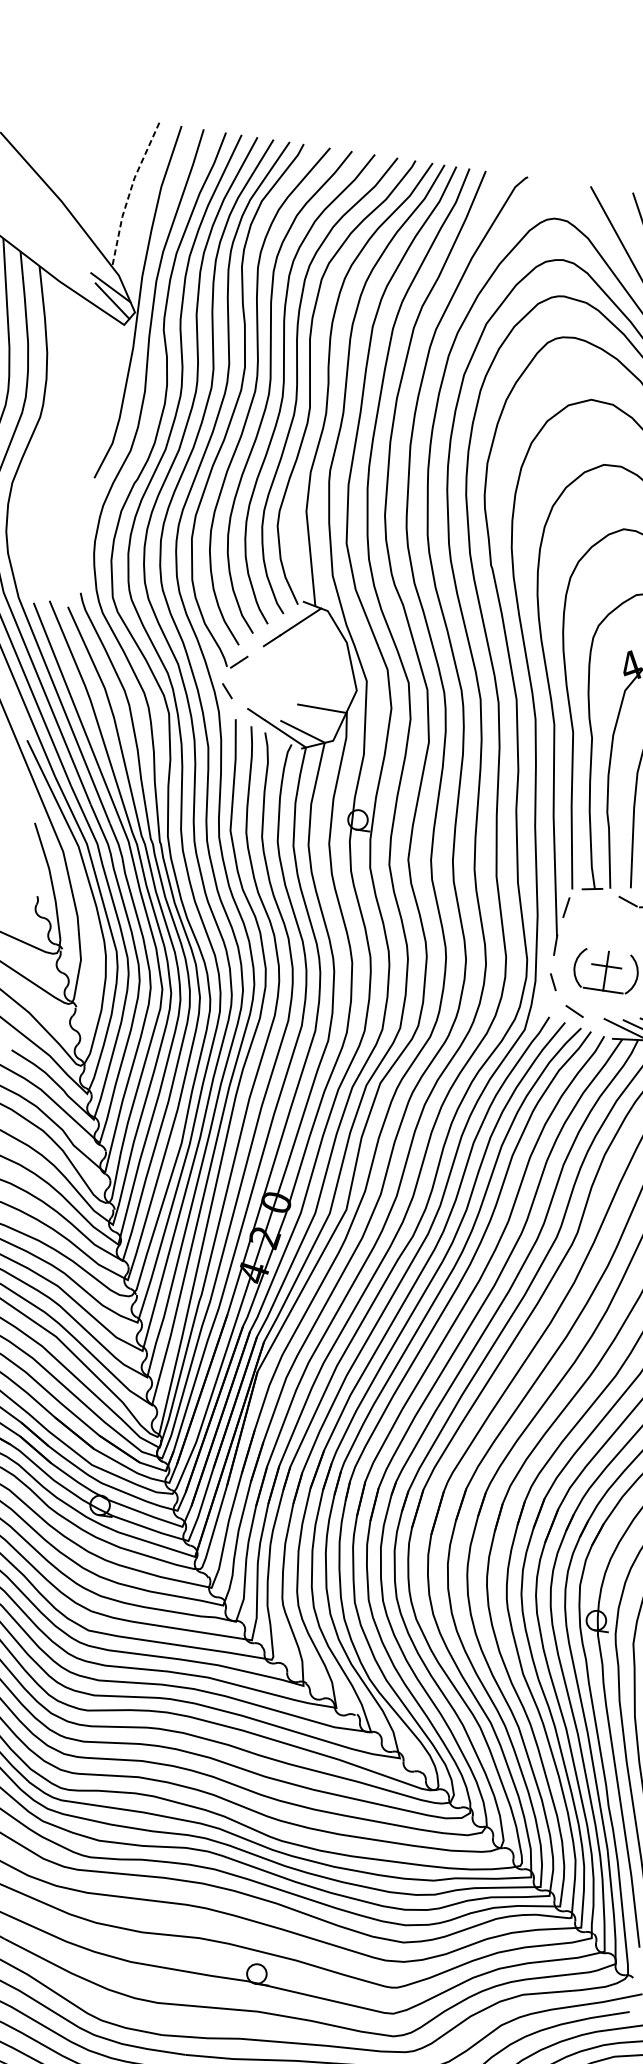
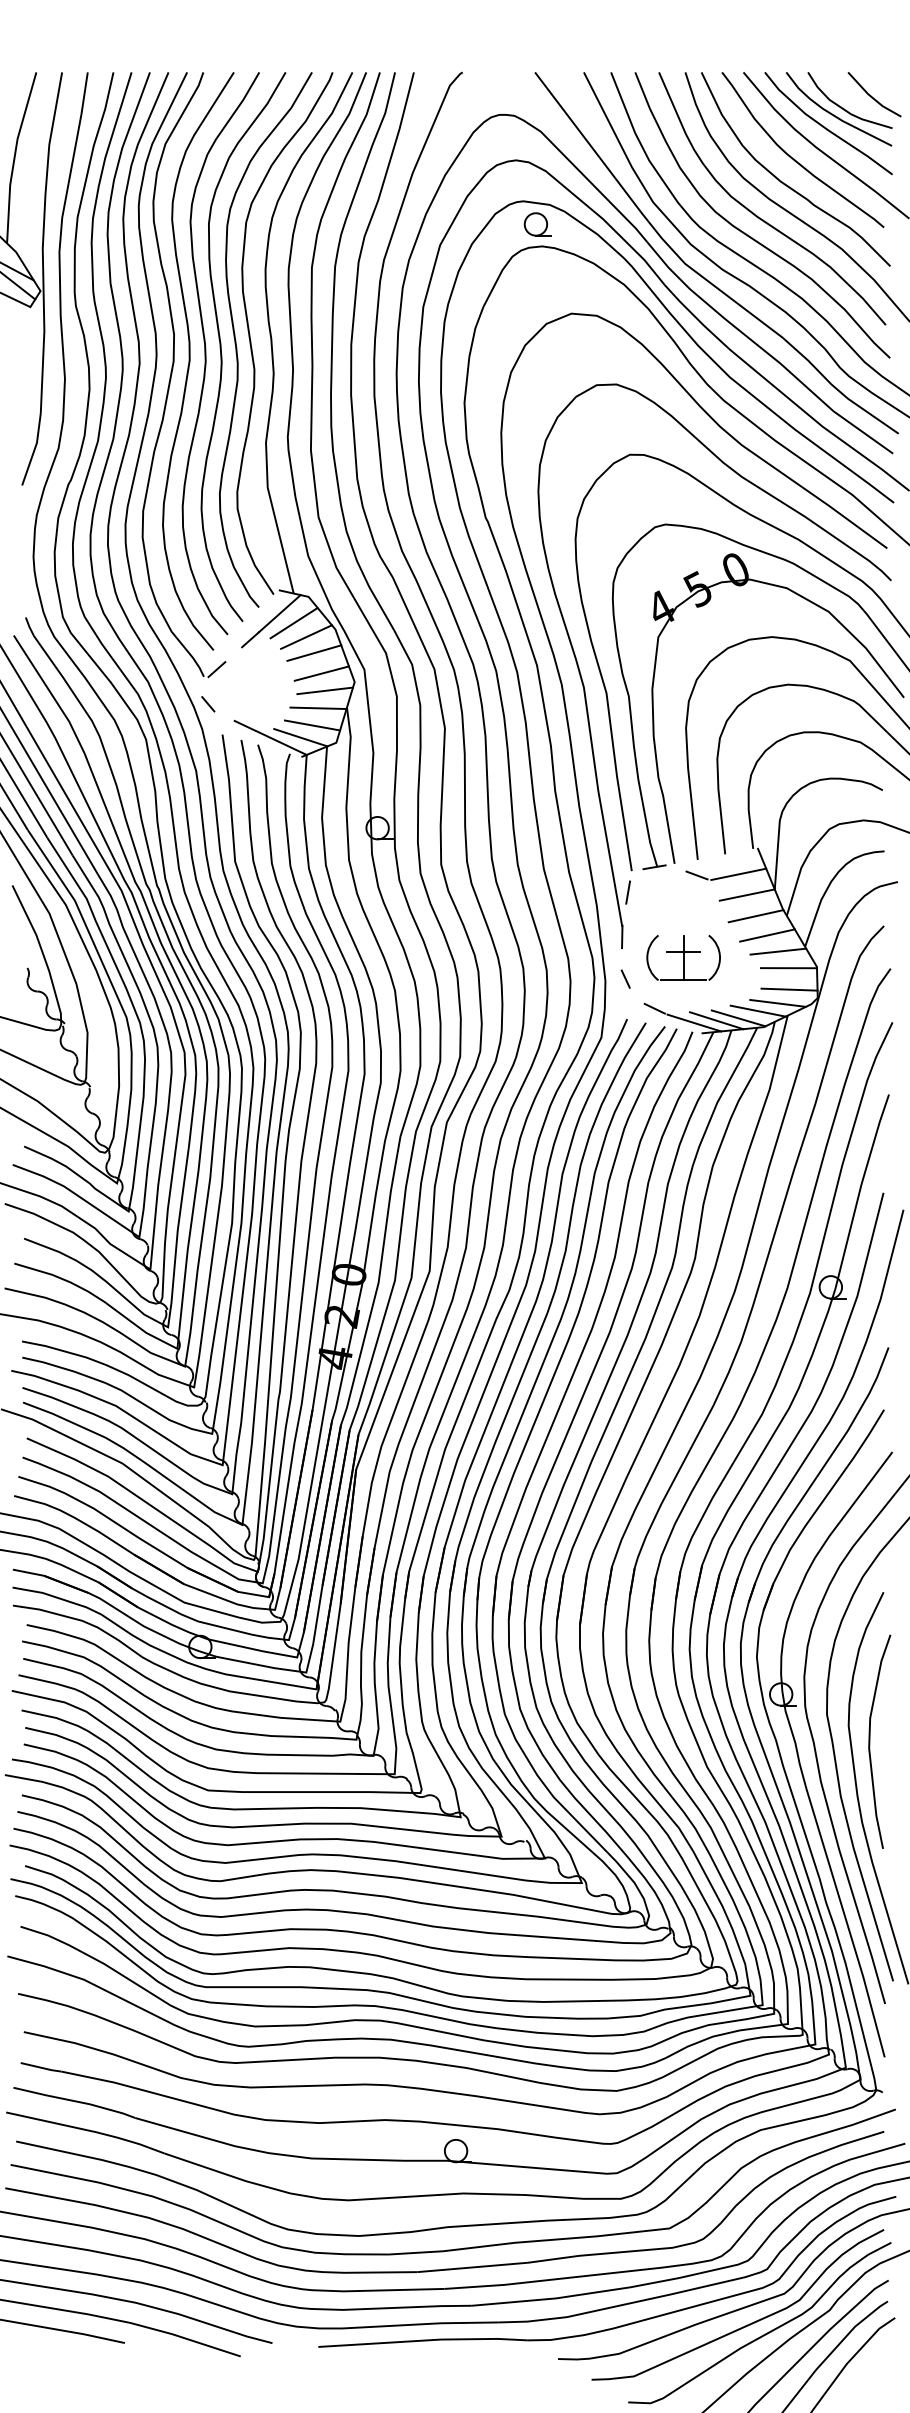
line: (129, 192) -> (14, 156), dashed -> solid
part: (573, 318) -> (537, 224), added
line: (311, 631) -> (293, 622), added
line: (320, 645) -> (306, 636), added
line: (325, 659) -> (314, 652), added
line: (329, 679) -> (321, 673), added
line: (329, 694) -> (324, 690), added
line: (314, 722) -> (312, 725), added
line: (607, 1028) -> (694, 1022), added

